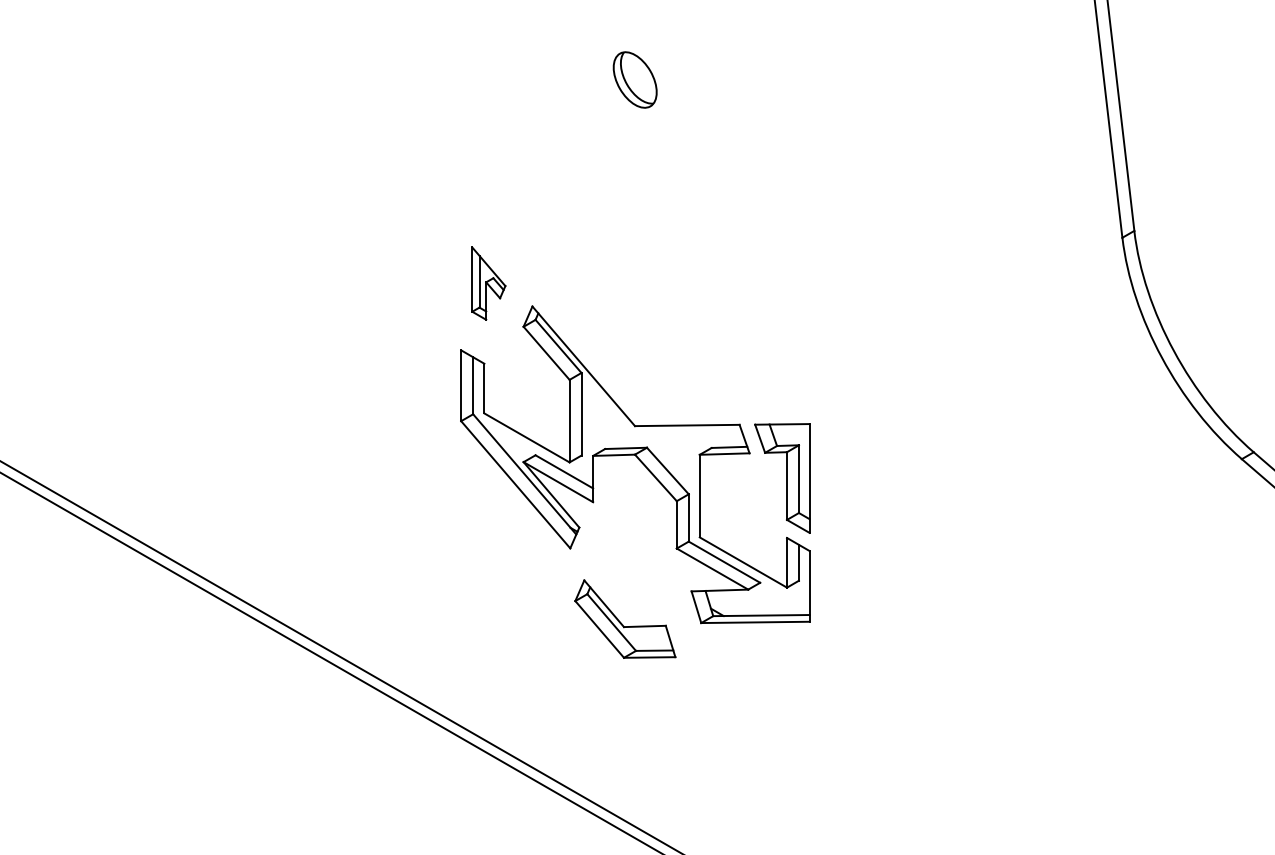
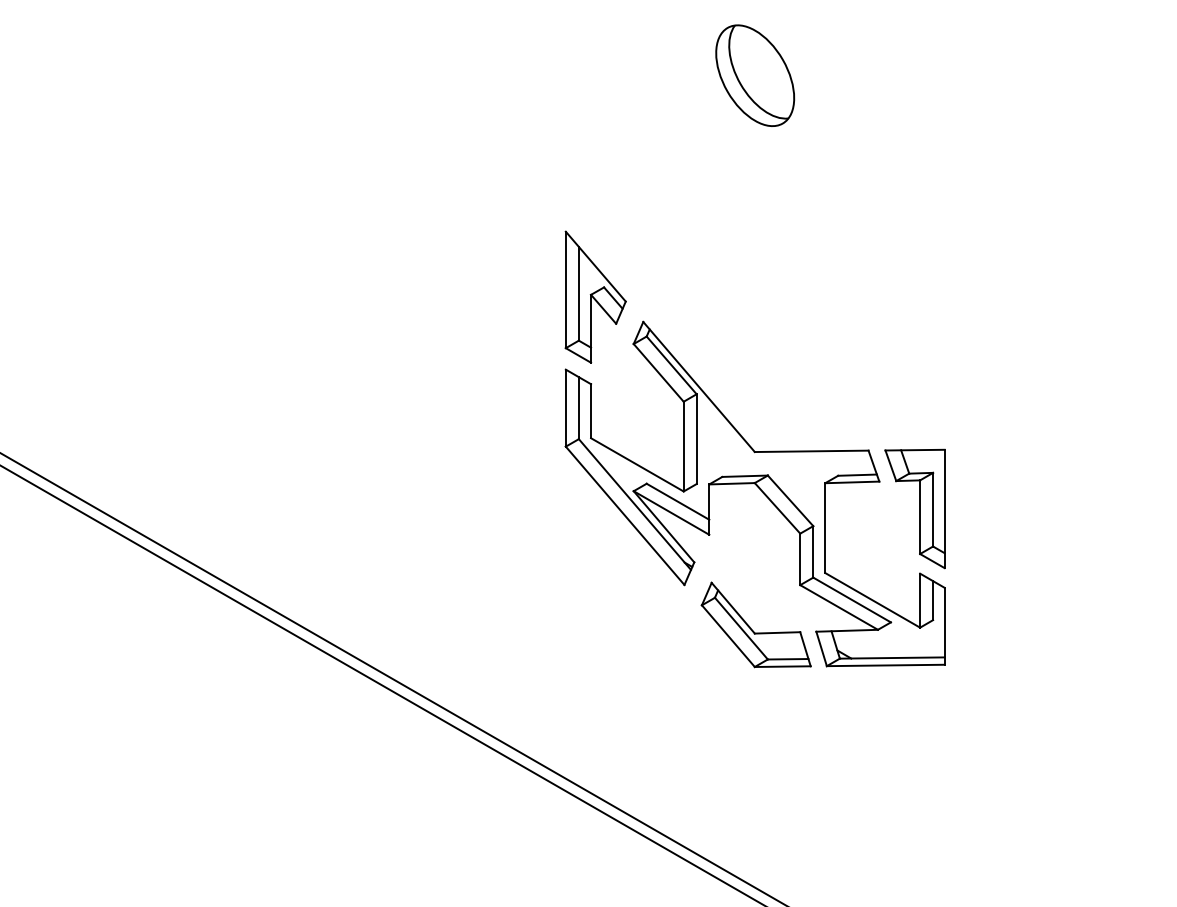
part: (634, 79) -> (754, 75), size x1.67
part: (488, 283) -> (595, 296), size x1.67
part: (625, 618) -> (756, 624), moved

